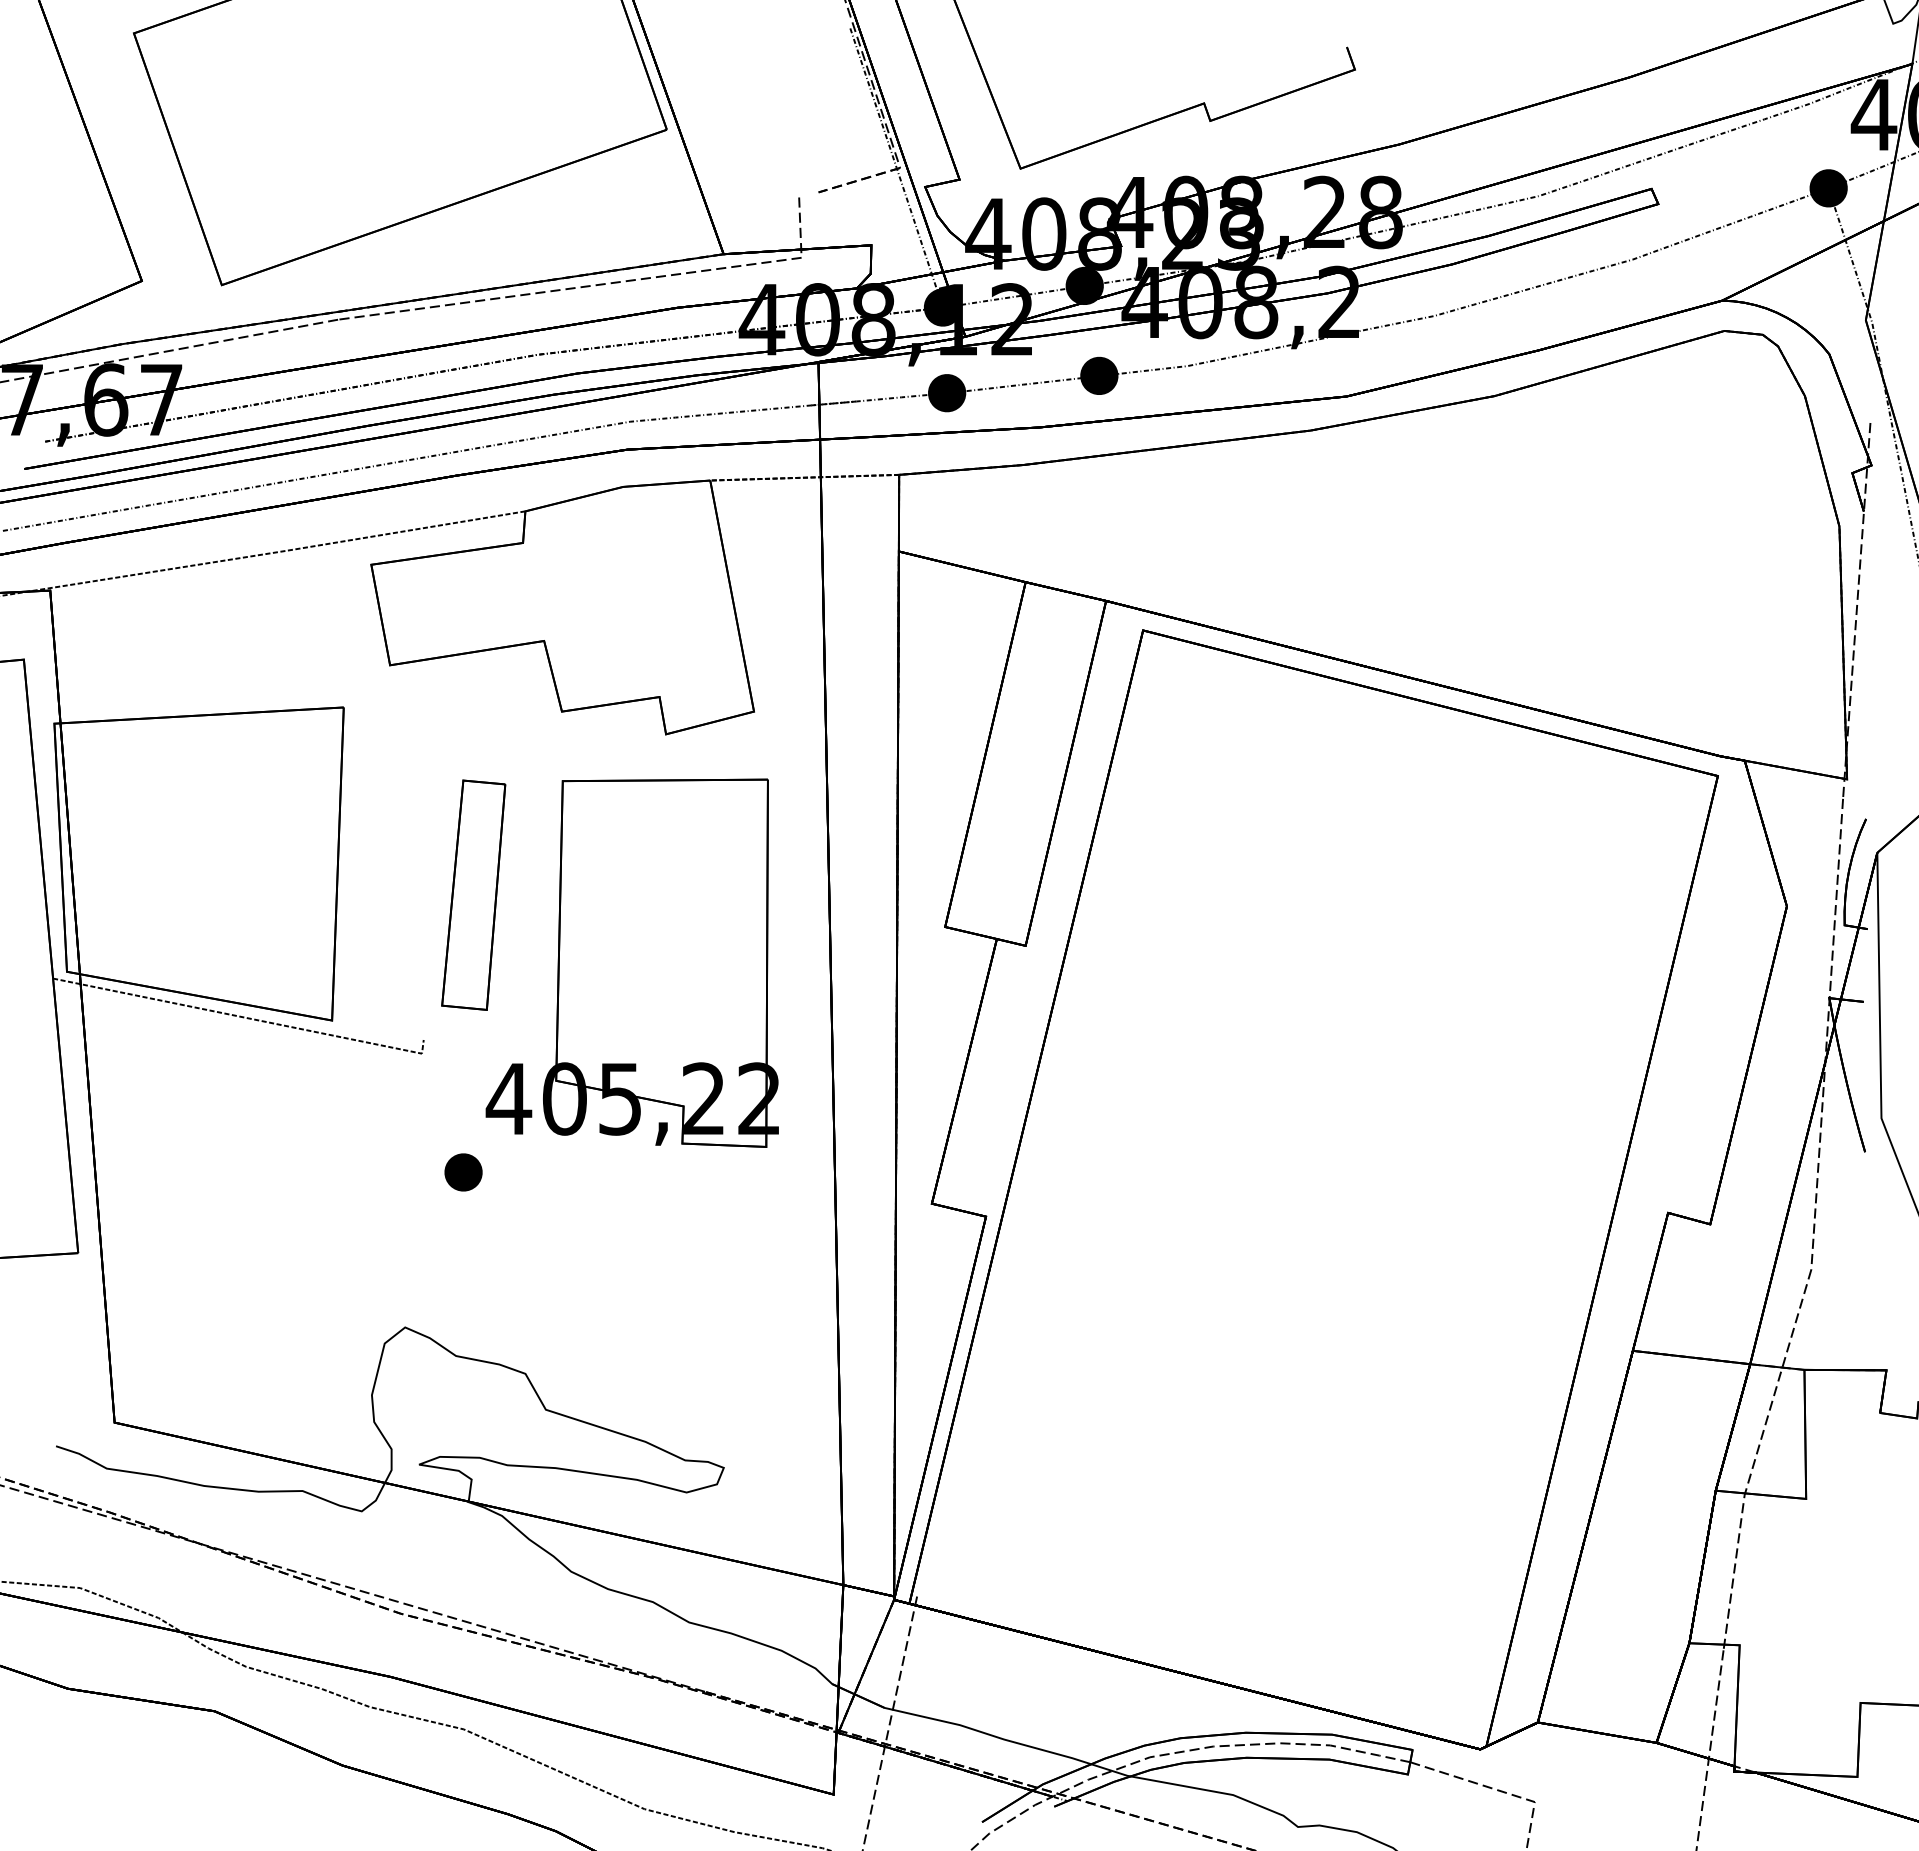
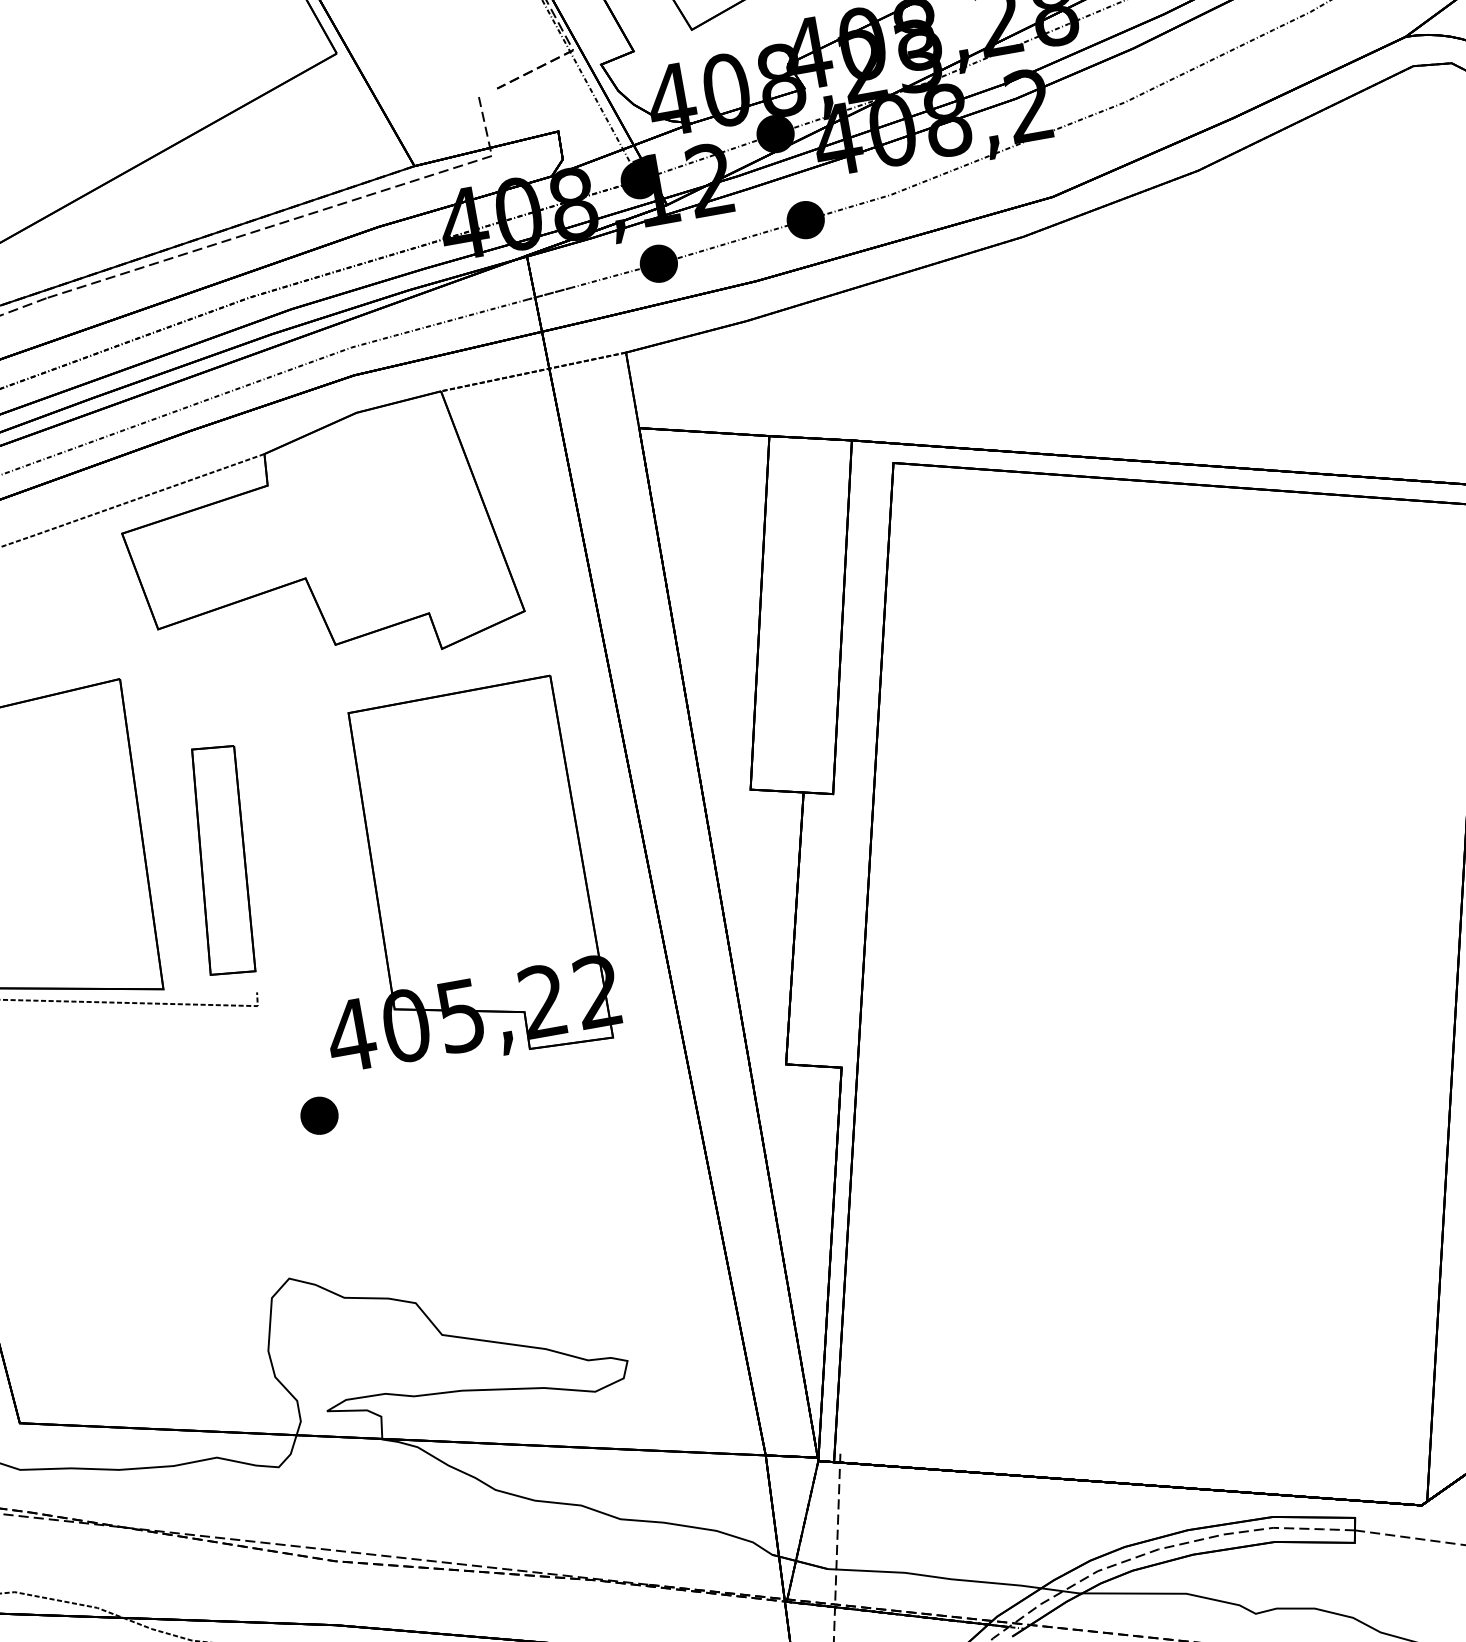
part: (473, 894) -> (222, 859), moved

